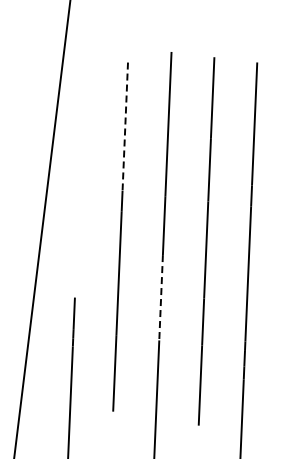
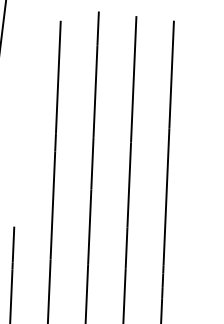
line: (125, 127) -> (58, 77), dashed -> solid
line: (161, 297) -> (90, 226), dashed -> solid

